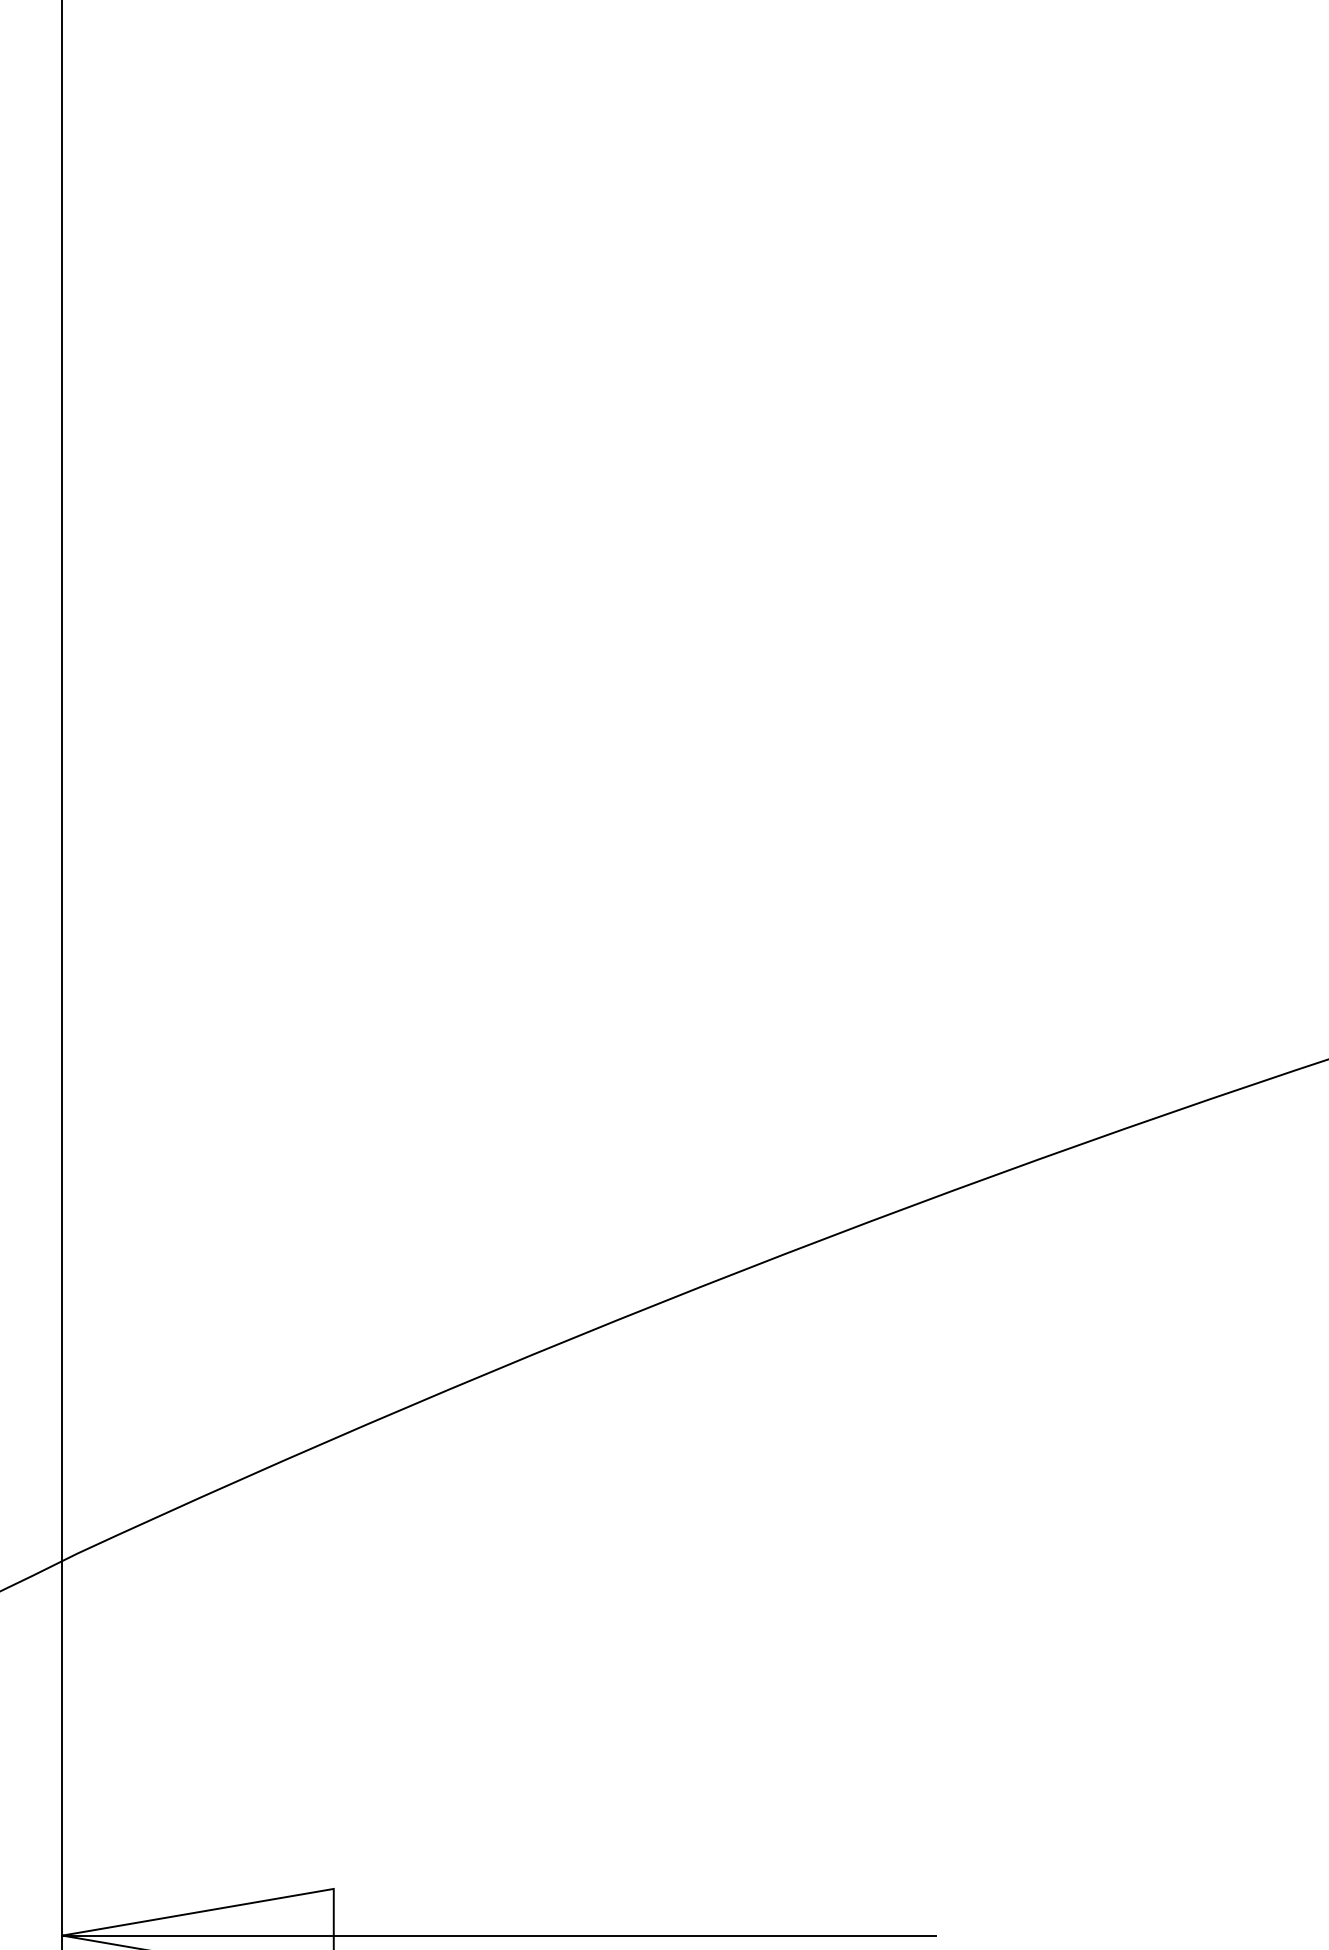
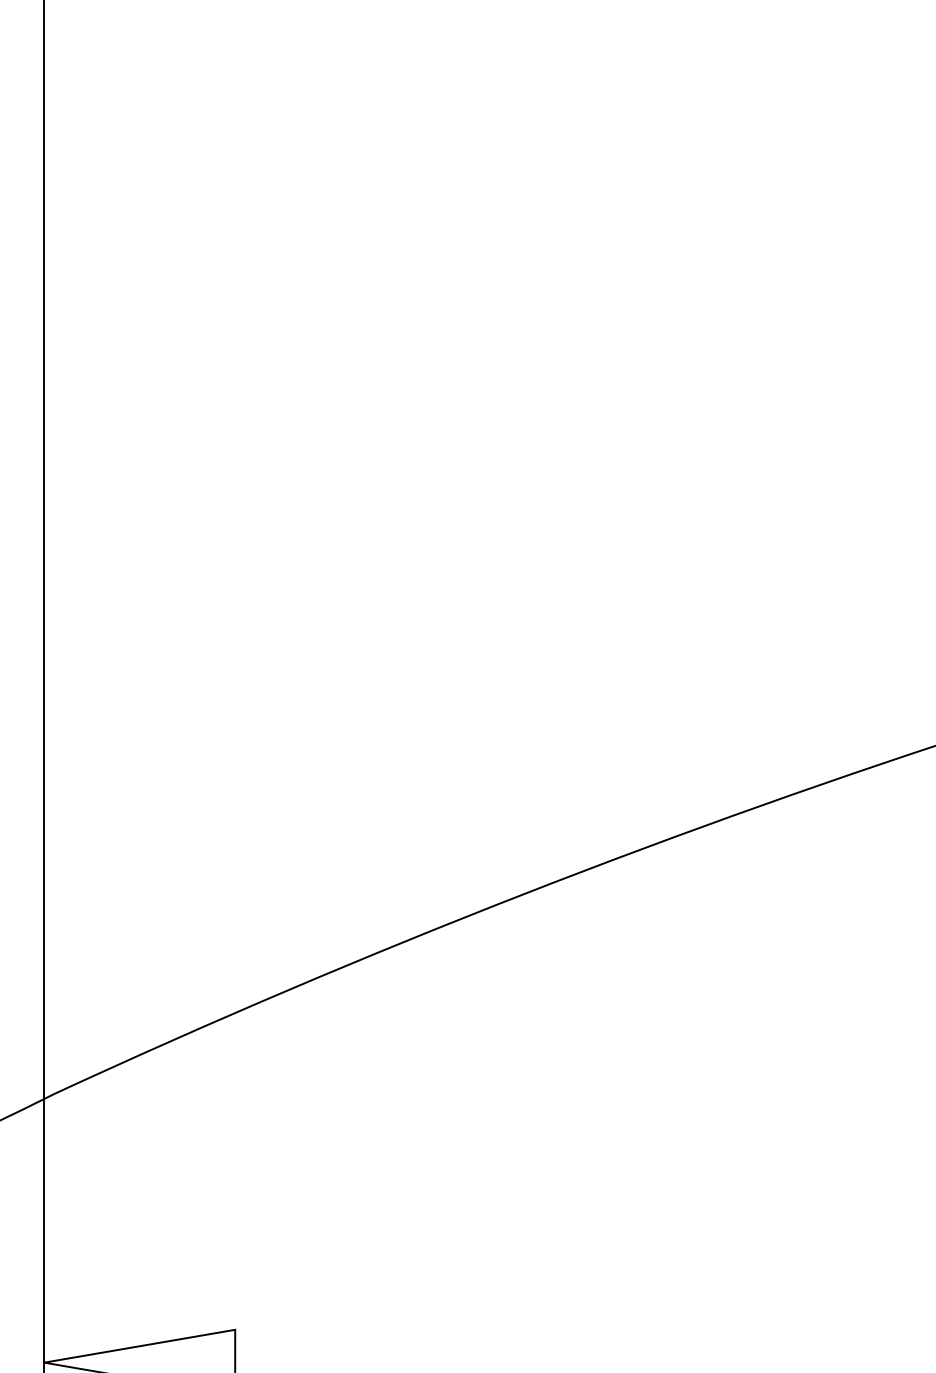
line: (499, 1935) -> (351, 1362), removed

